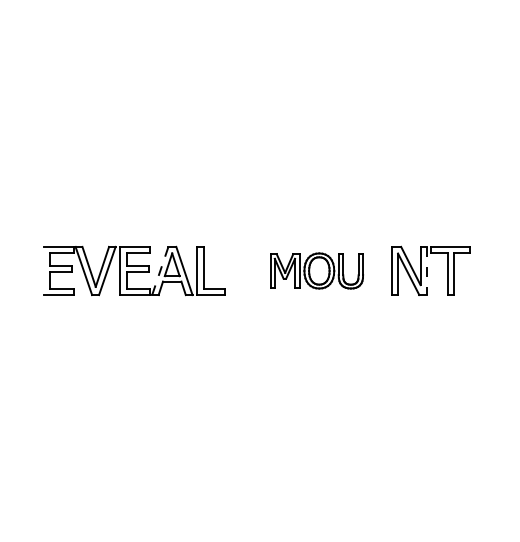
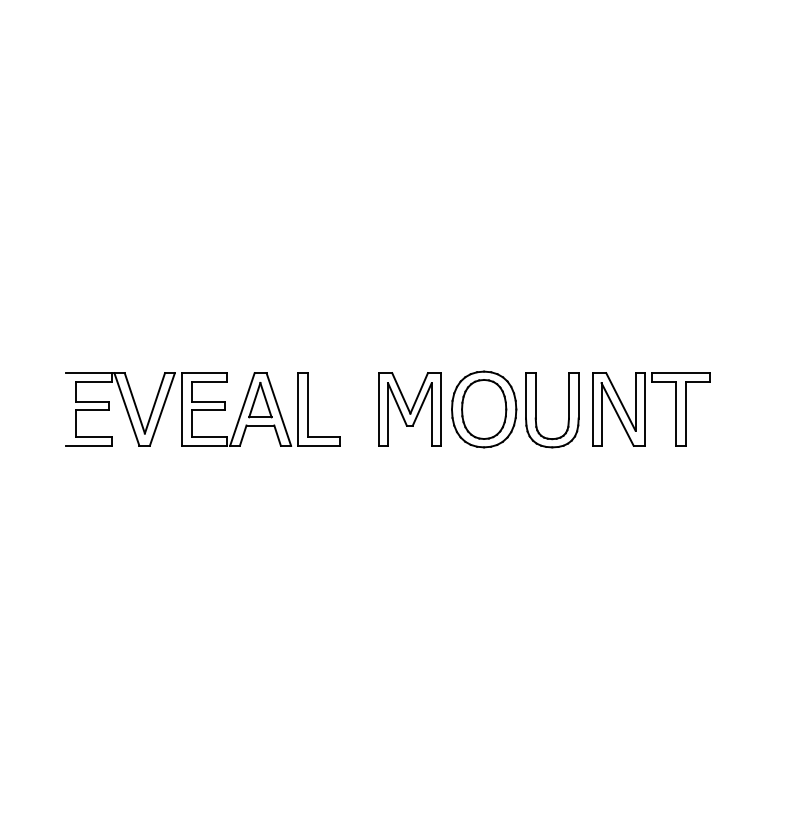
line: (160, 270) -> (242, 408), dashed -> solid
part: (316, 270) -> (478, 408), size x1.43
line: (426, 271) -> (644, 410), dashed -> solid

